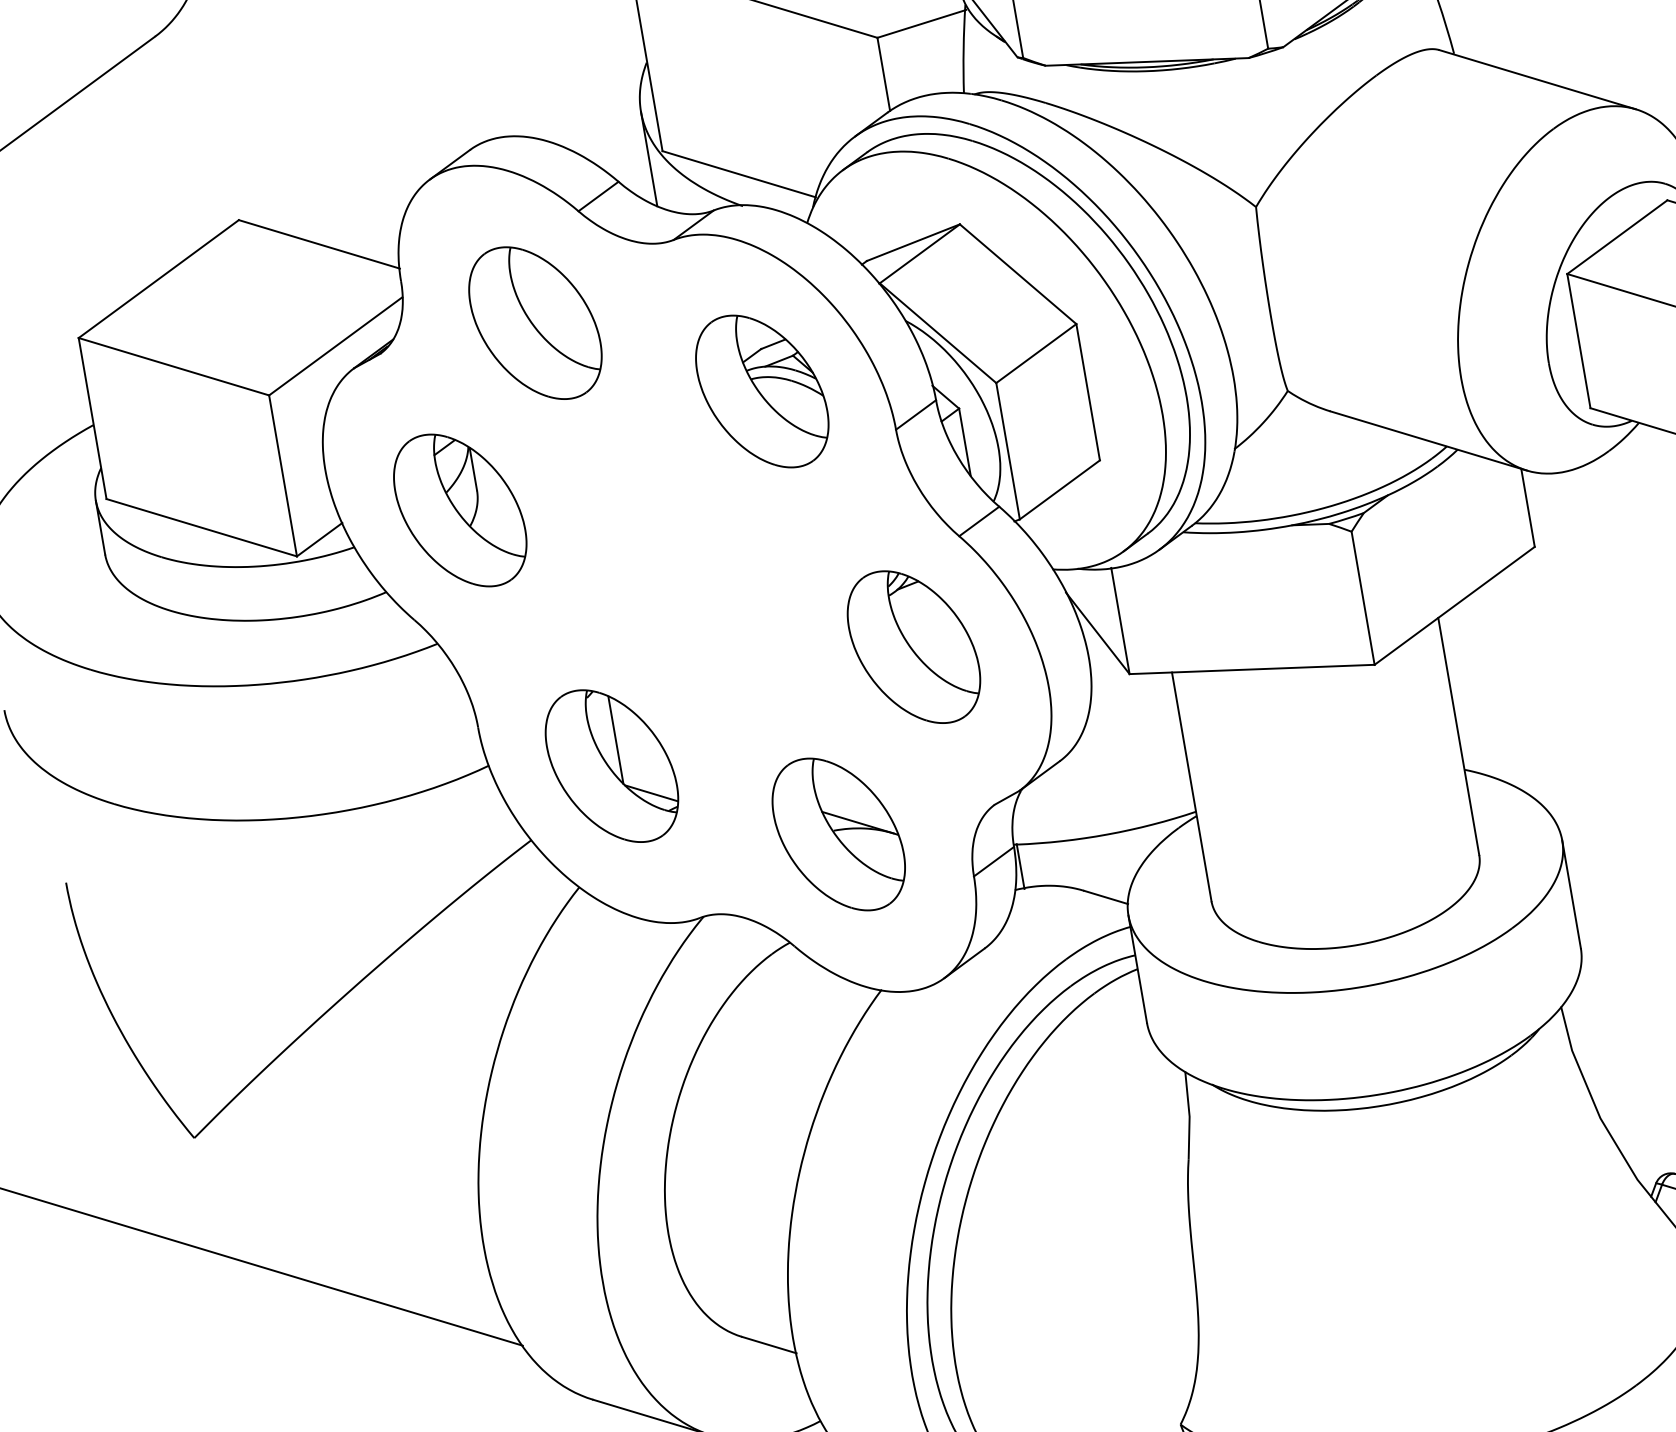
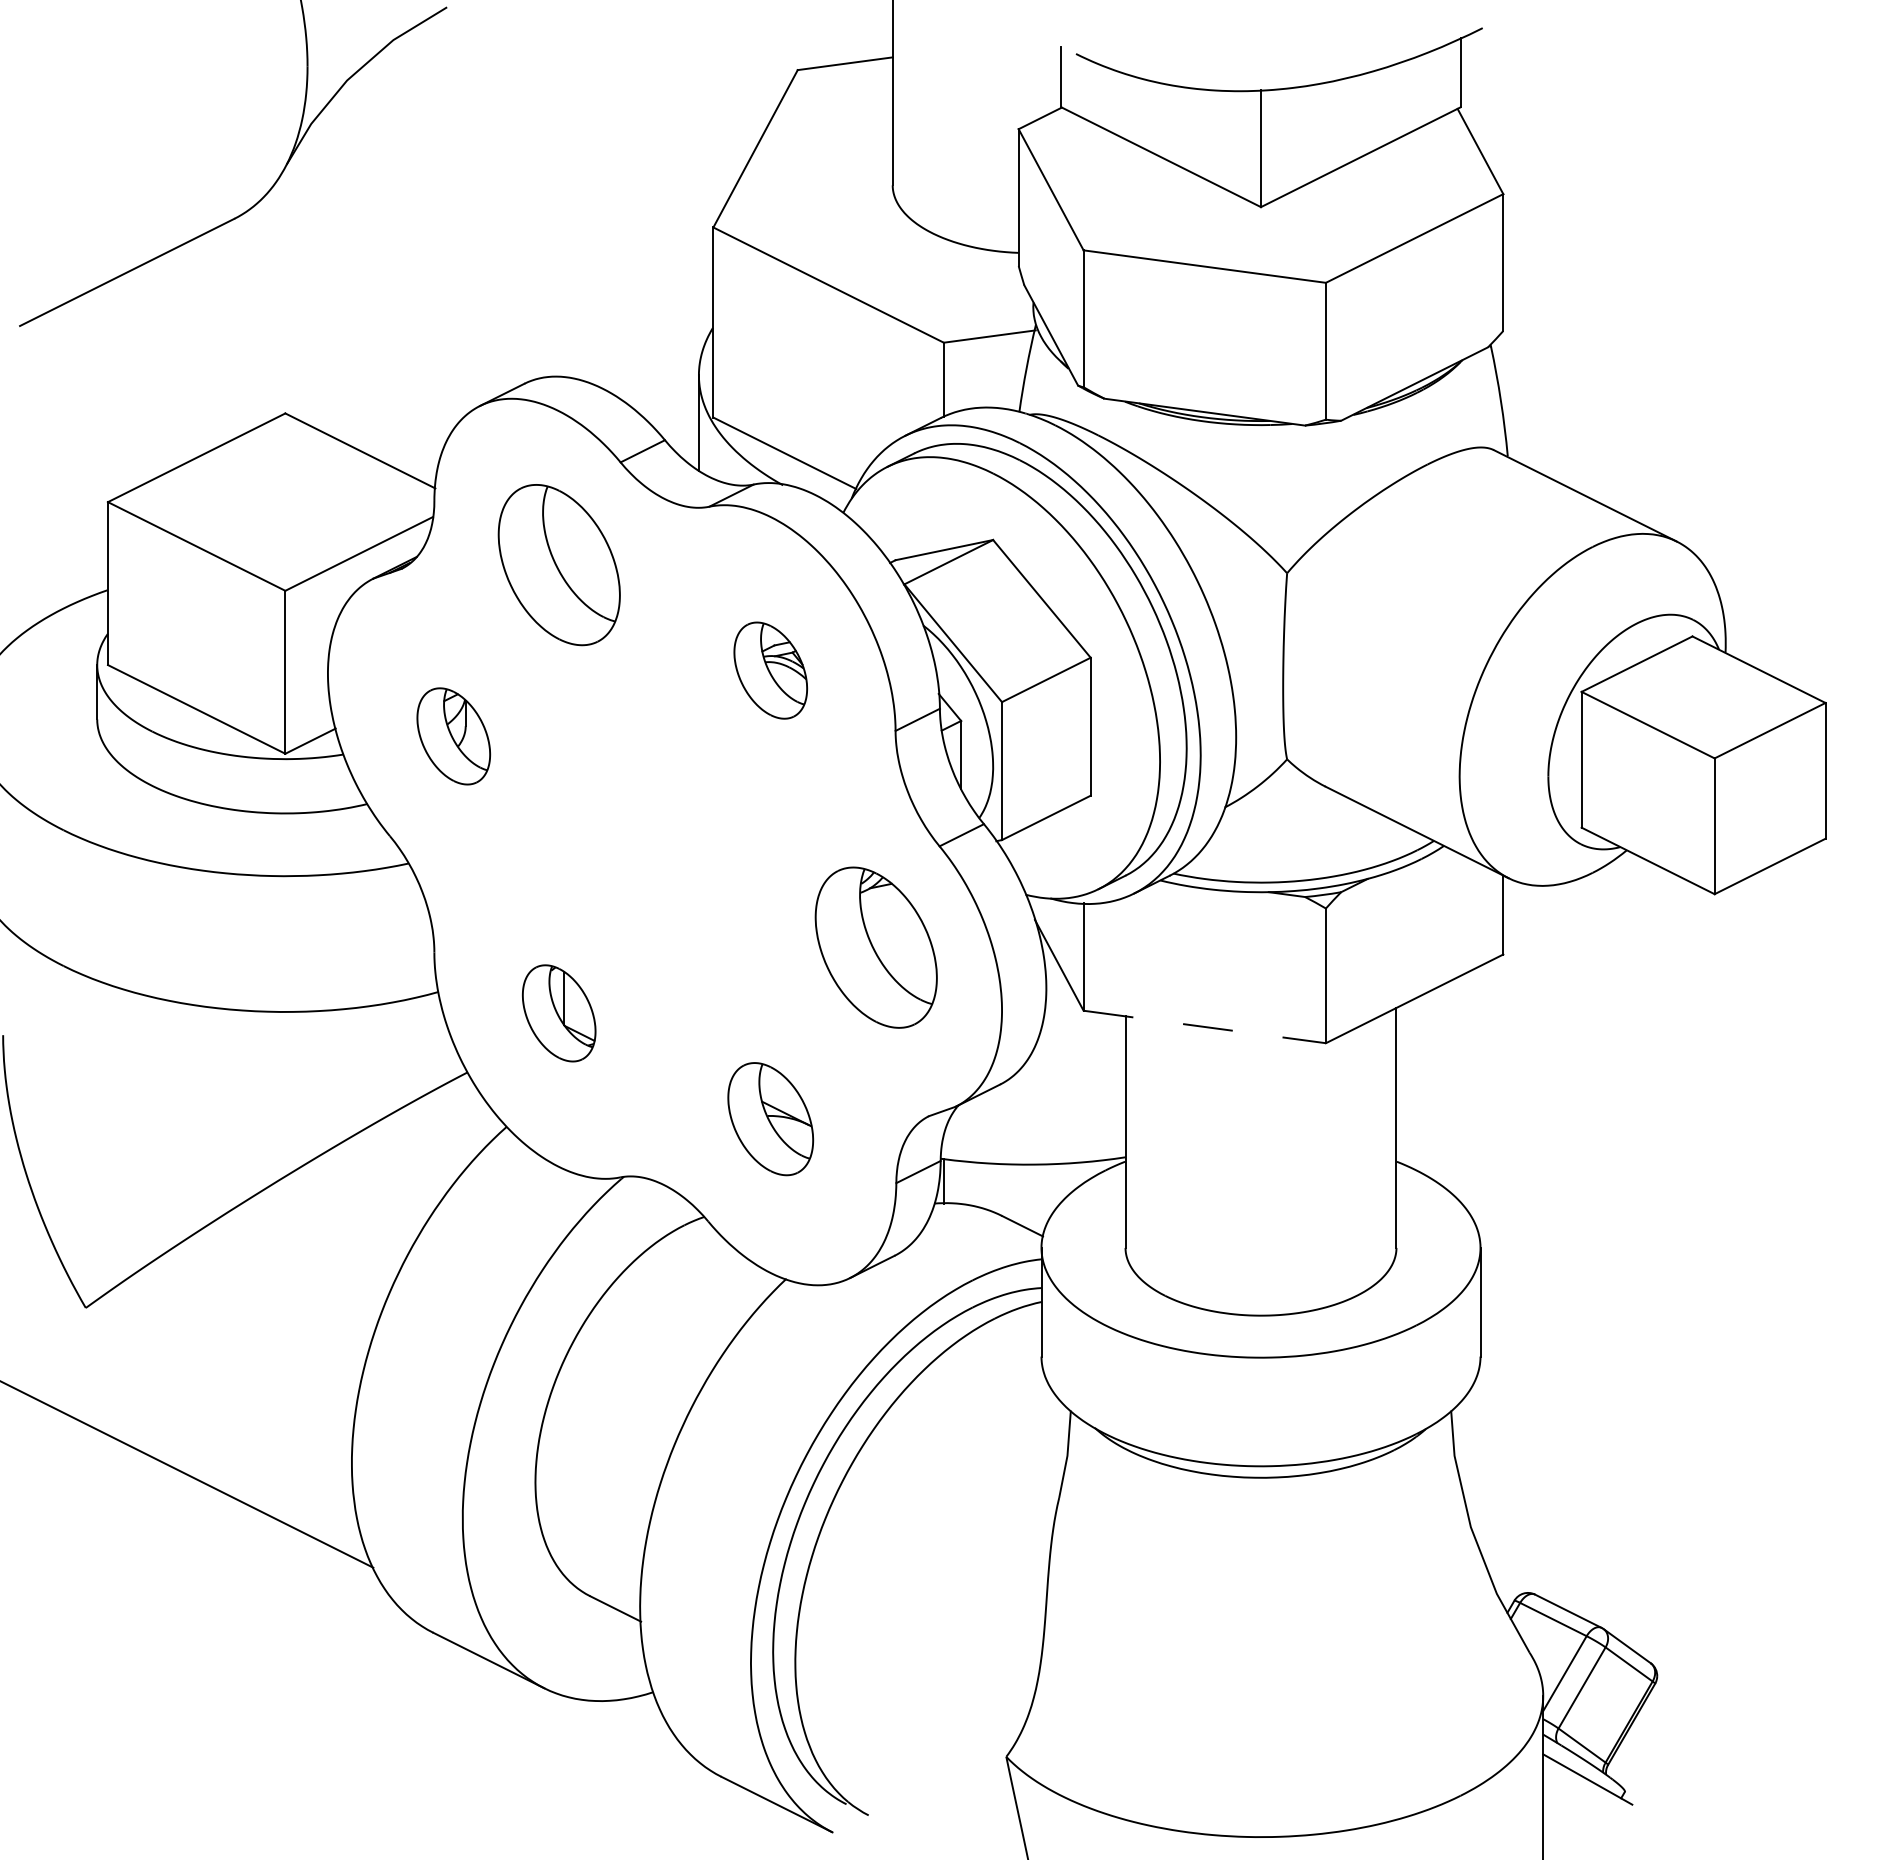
part: (762, 391) -> (770, 670), size x0.6
part: (460, 510) -> (453, 736), size x0.6
line: (1252, 669) -> (1205, 1027), solid -> dashed
part: (611, 766) -> (558, 1013), size x0.6
part: (838, 835) -> (770, 1119), size x0.7

